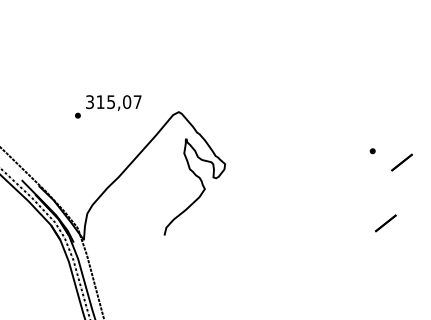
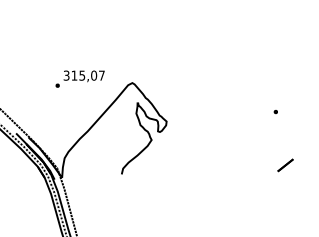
line: (401, 162) -> (297, 120), removed

